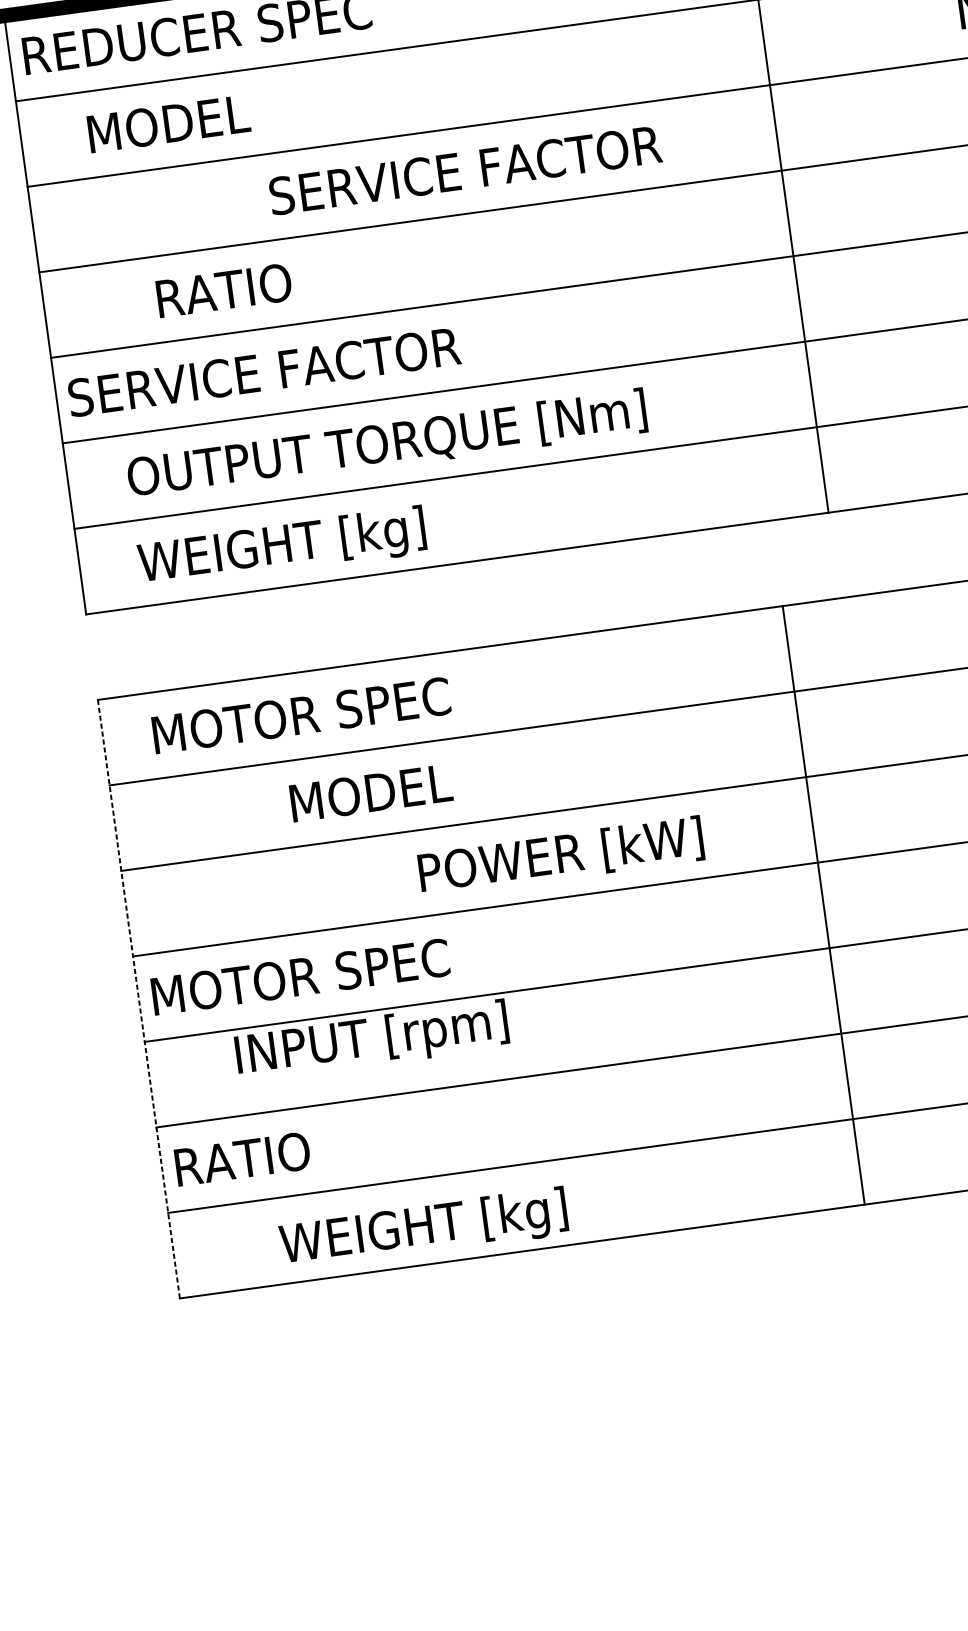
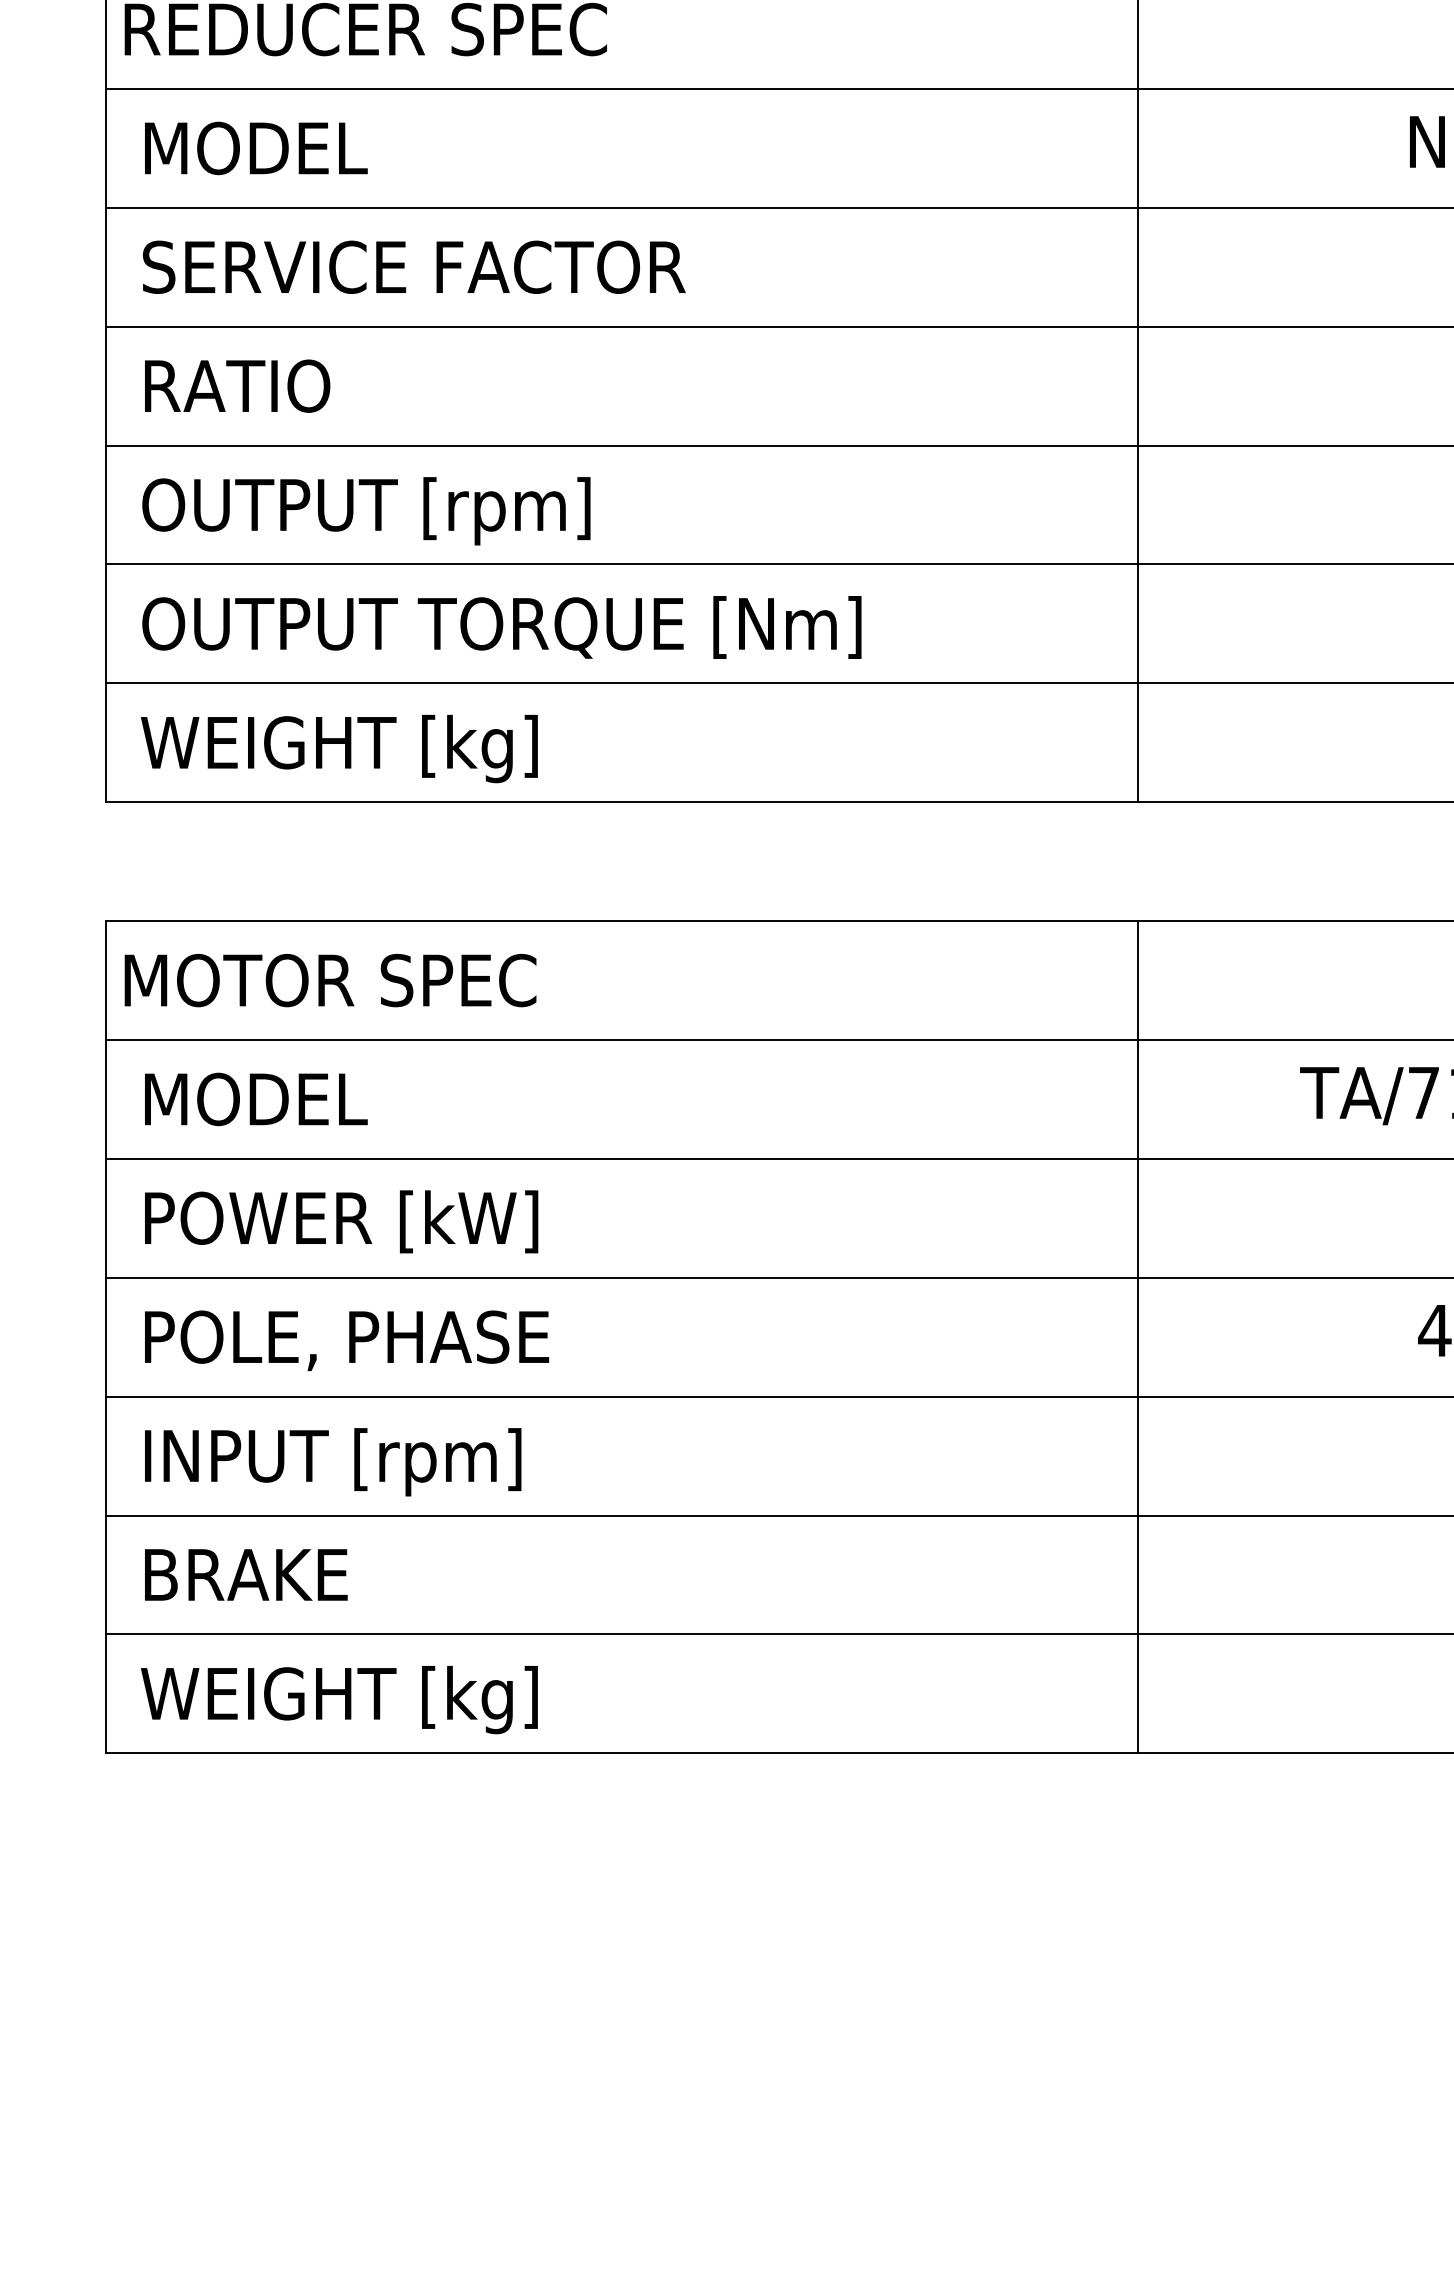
text: (169, 123) -> (256, 148), moved
text: (465, 169) -> (414, 266), moved
text: (224, 290) -> (237, 385), moved
text: (264, 376) -> (393, 511), SERVICE FACTOR -> OUTPUT [rpm]
text: (386, 445) -> (501, 627), moved
text: (282, 548) -> (339, 748), moved
text: (301, 715) -> (330, 980), moved
text: (371, 793) -> (256, 1099), moved
text: (561, 856) -> (341, 1221), moved
line: (823, 905) -> (1137, 1337), moved
text: (305, 978) -> (336, 1340), MOTOR SPEC -> POLE, PHASE
line: (138, 999) -> (105, 1337), dashed -> solid
text: (372, 1041) -> (333, 1462), moved
text: (255, 1157) -> (235, 1574), RATIO -> BRAKE
text: (423, 1230) -> (339, 1700), moved

